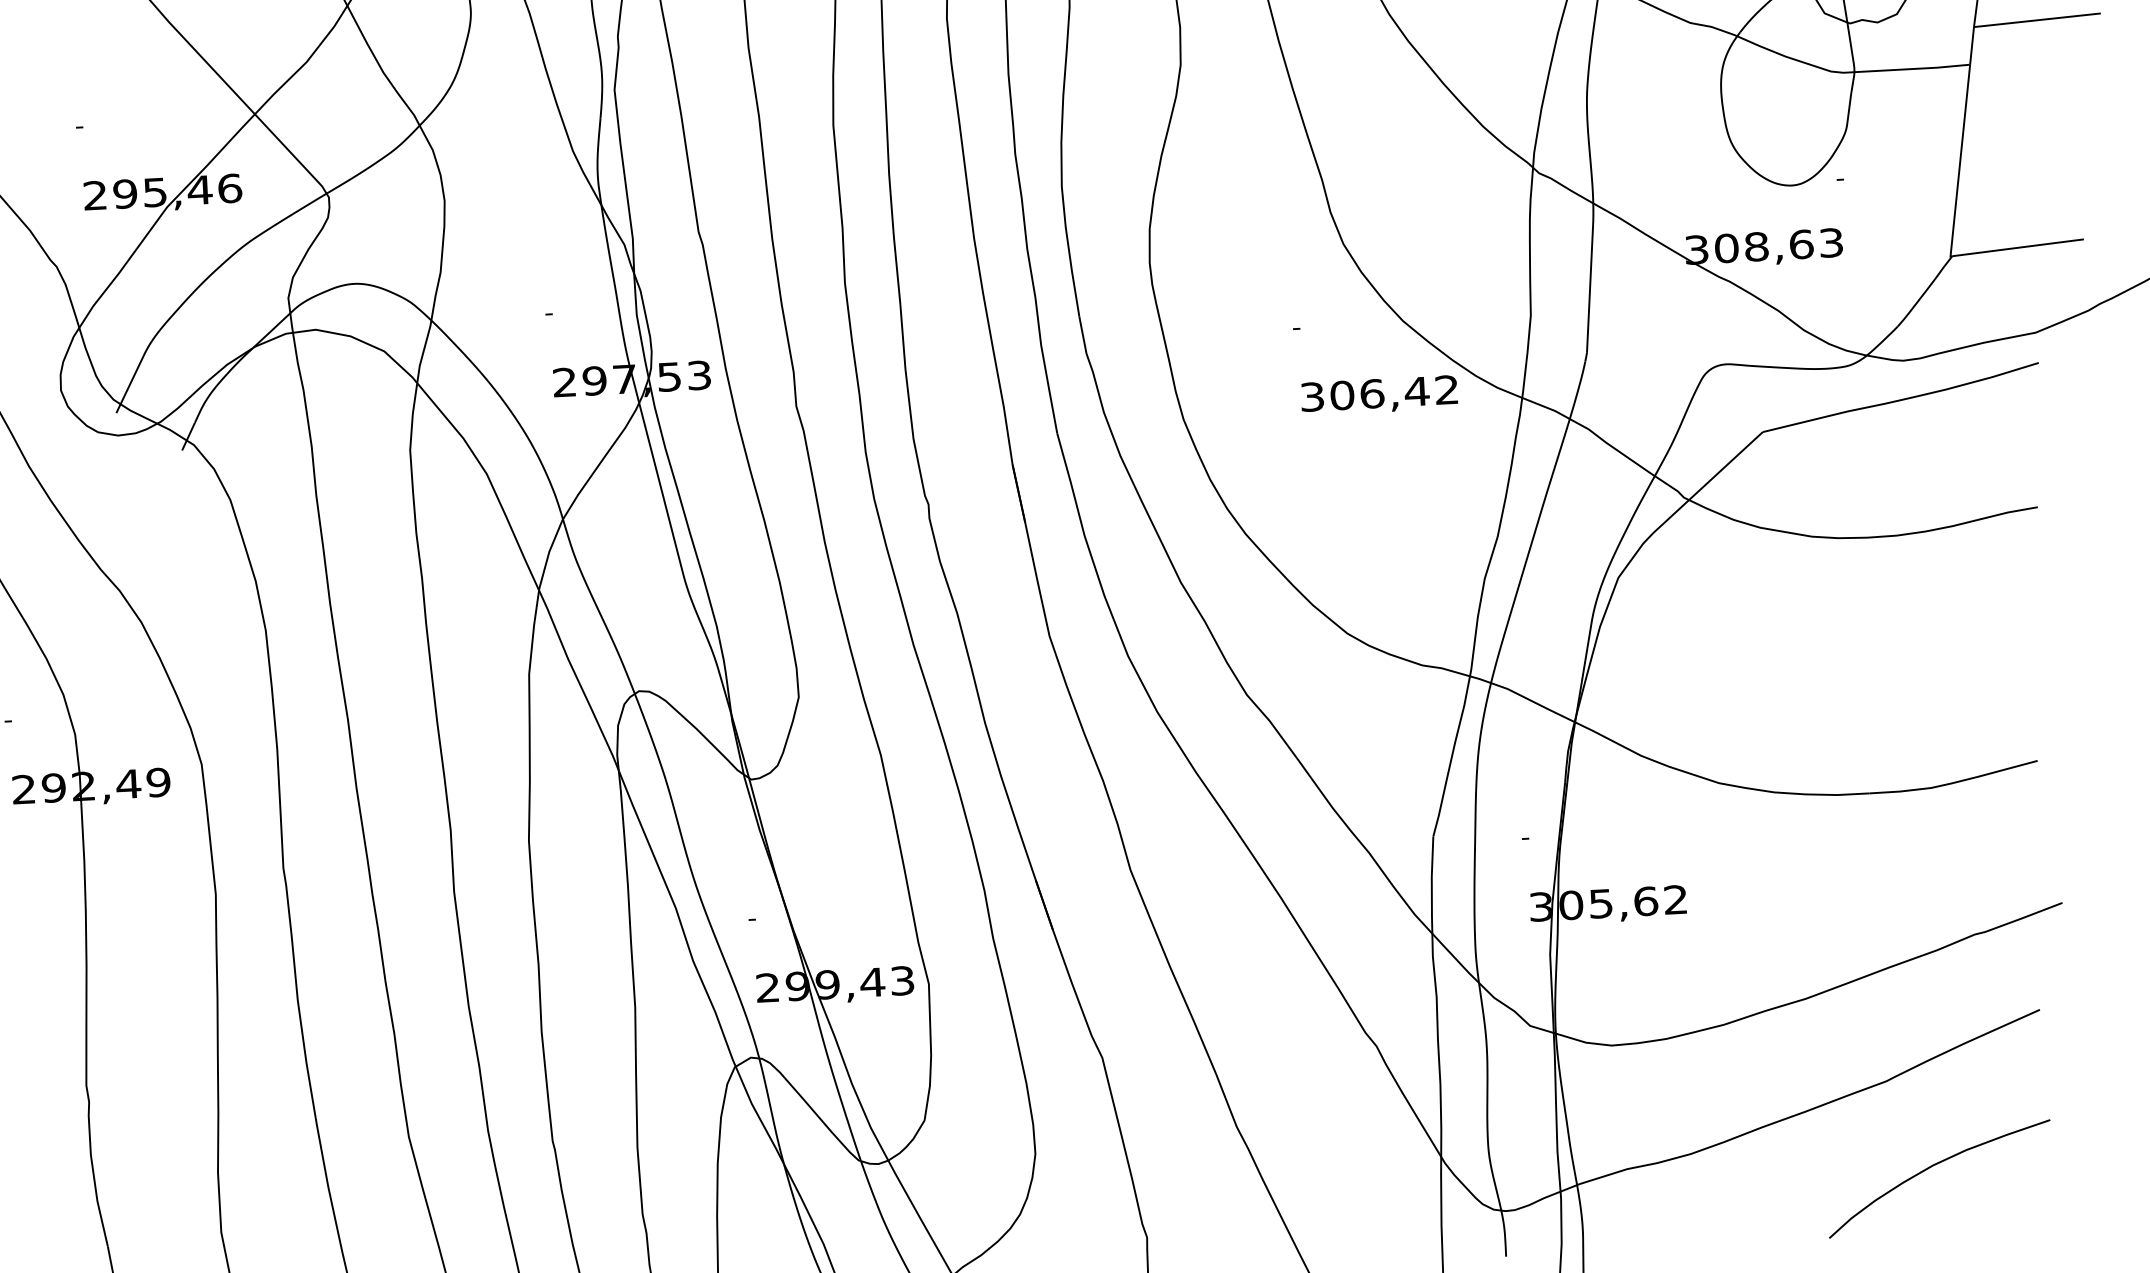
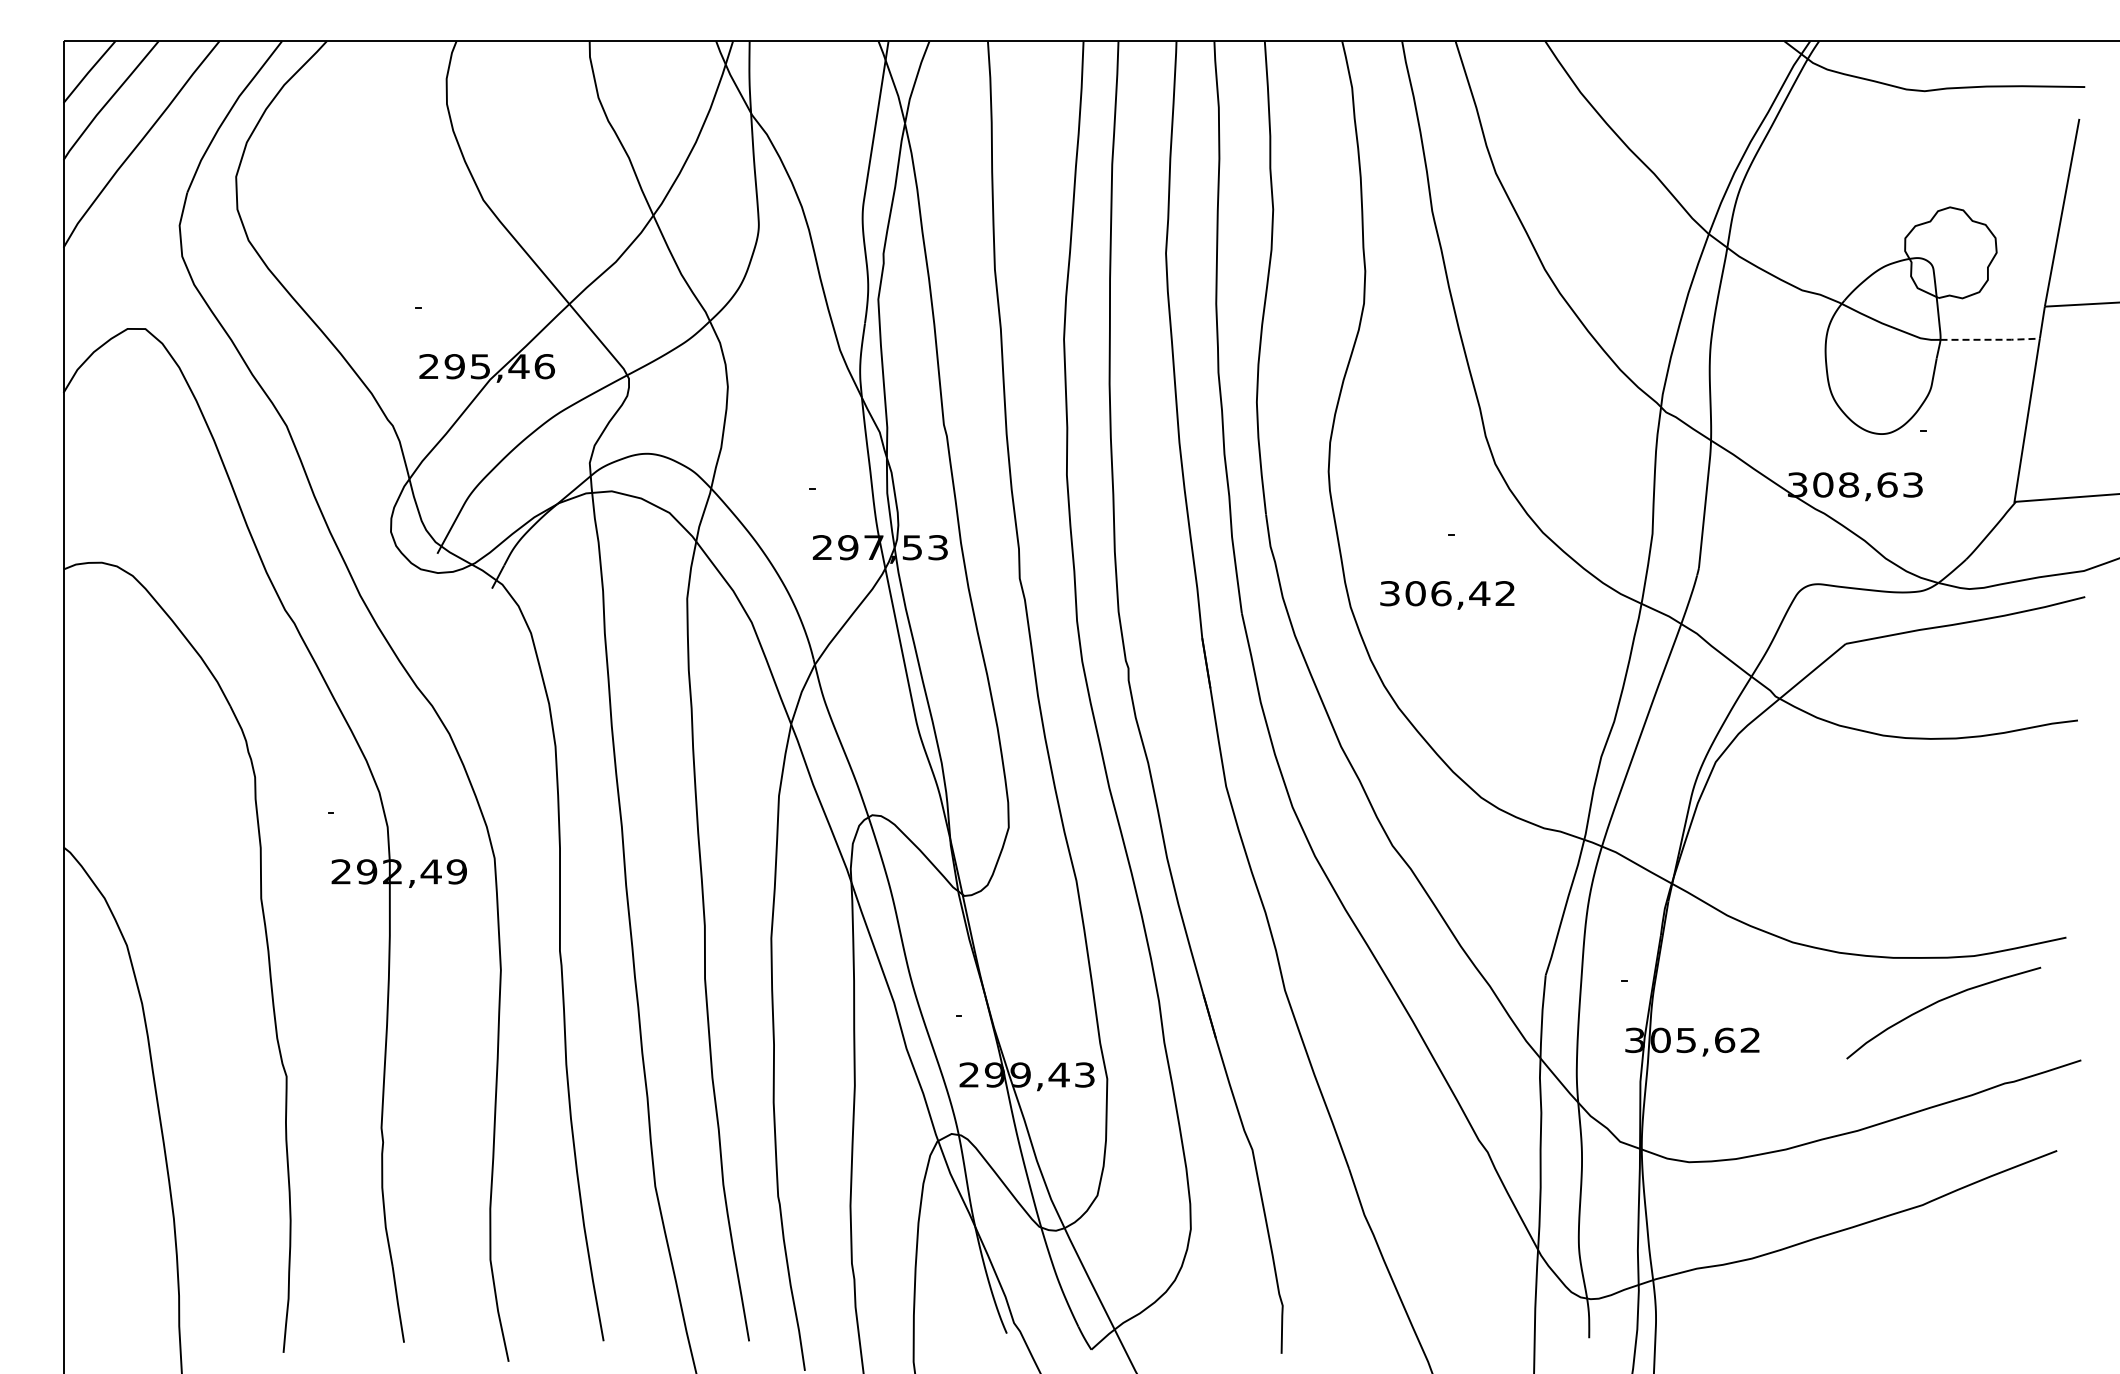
line: (1912, 68) -> (1990, 339), solid -> dashed
text: (1379, 395) -> (1447, 595), moved
curve: (1936, 1165) -> (1941, 1001), moved

